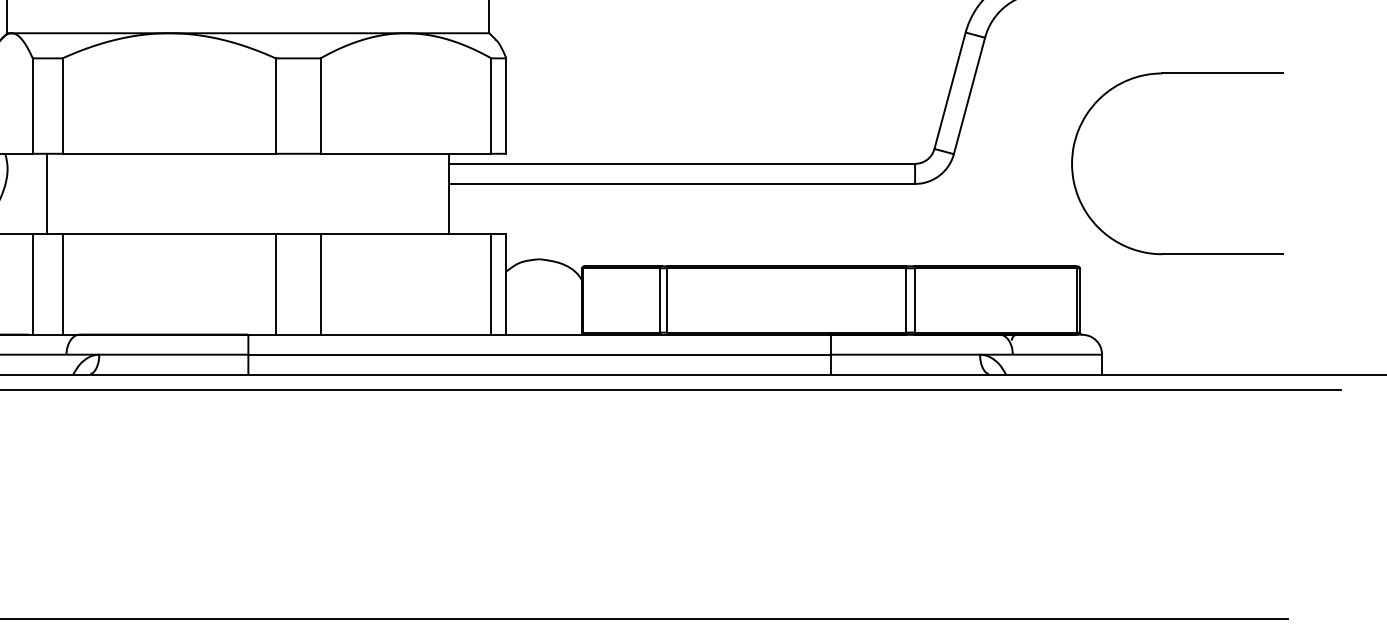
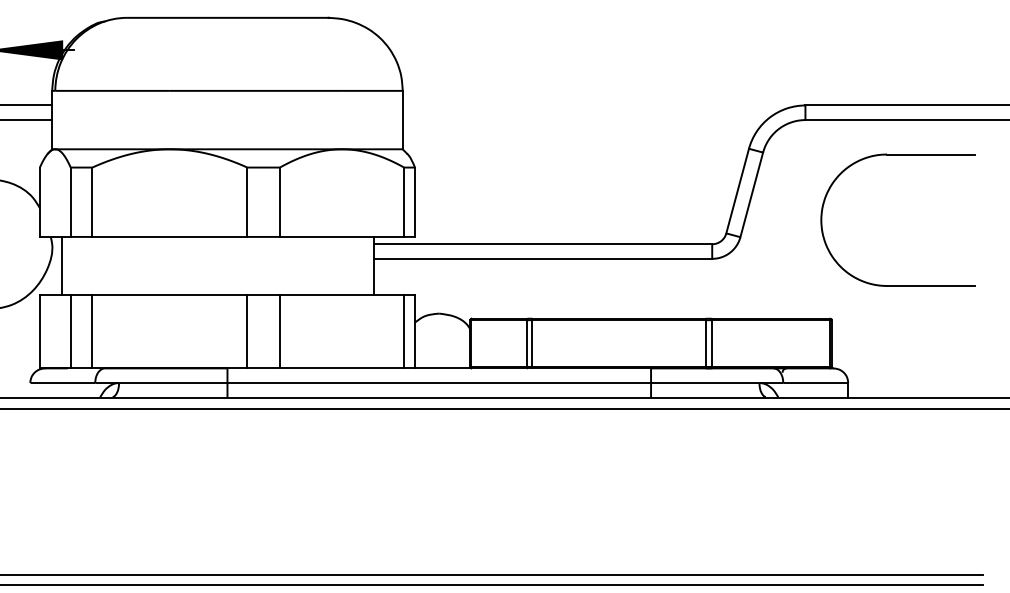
part: (1176, 74) -> (897, 155), moved
line: (47, 193) -> (62, 265), moved

